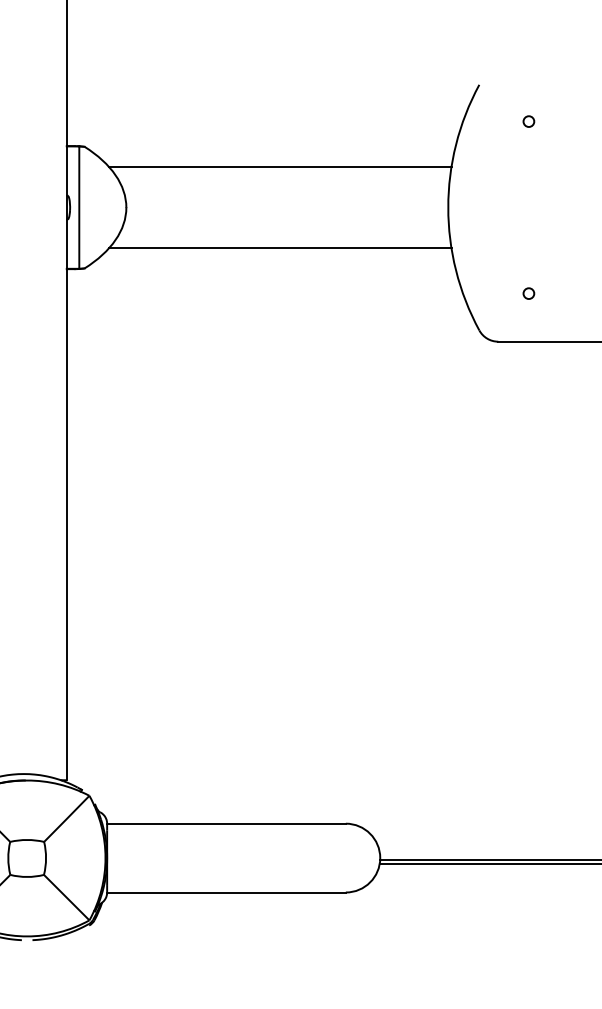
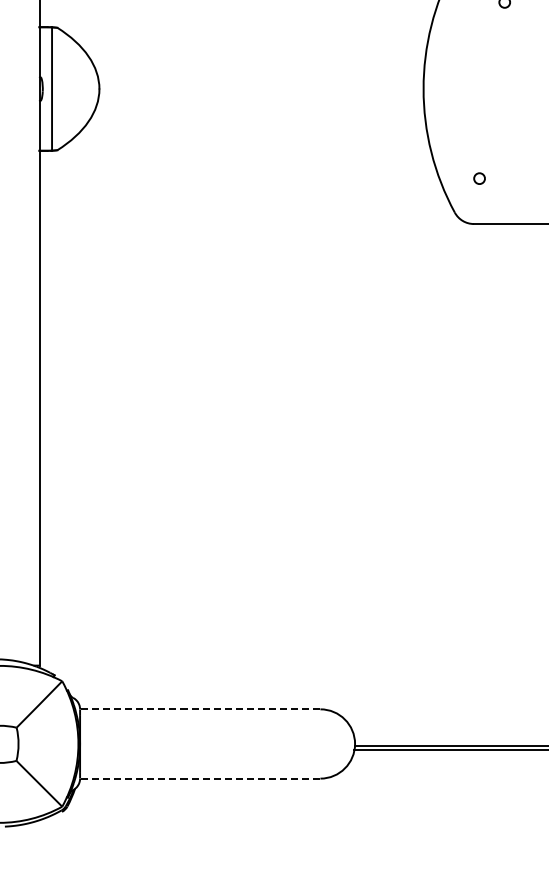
line: (279, 166) -> (253, 47), removed
line: (279, 248) -> (253, 130), removed
circle: (528, 293) -> (479, 178), moved
line: (226, 823) -> (200, 709), solid -> dashed
line: (226, 892) -> (200, 778), solid -> dashed

